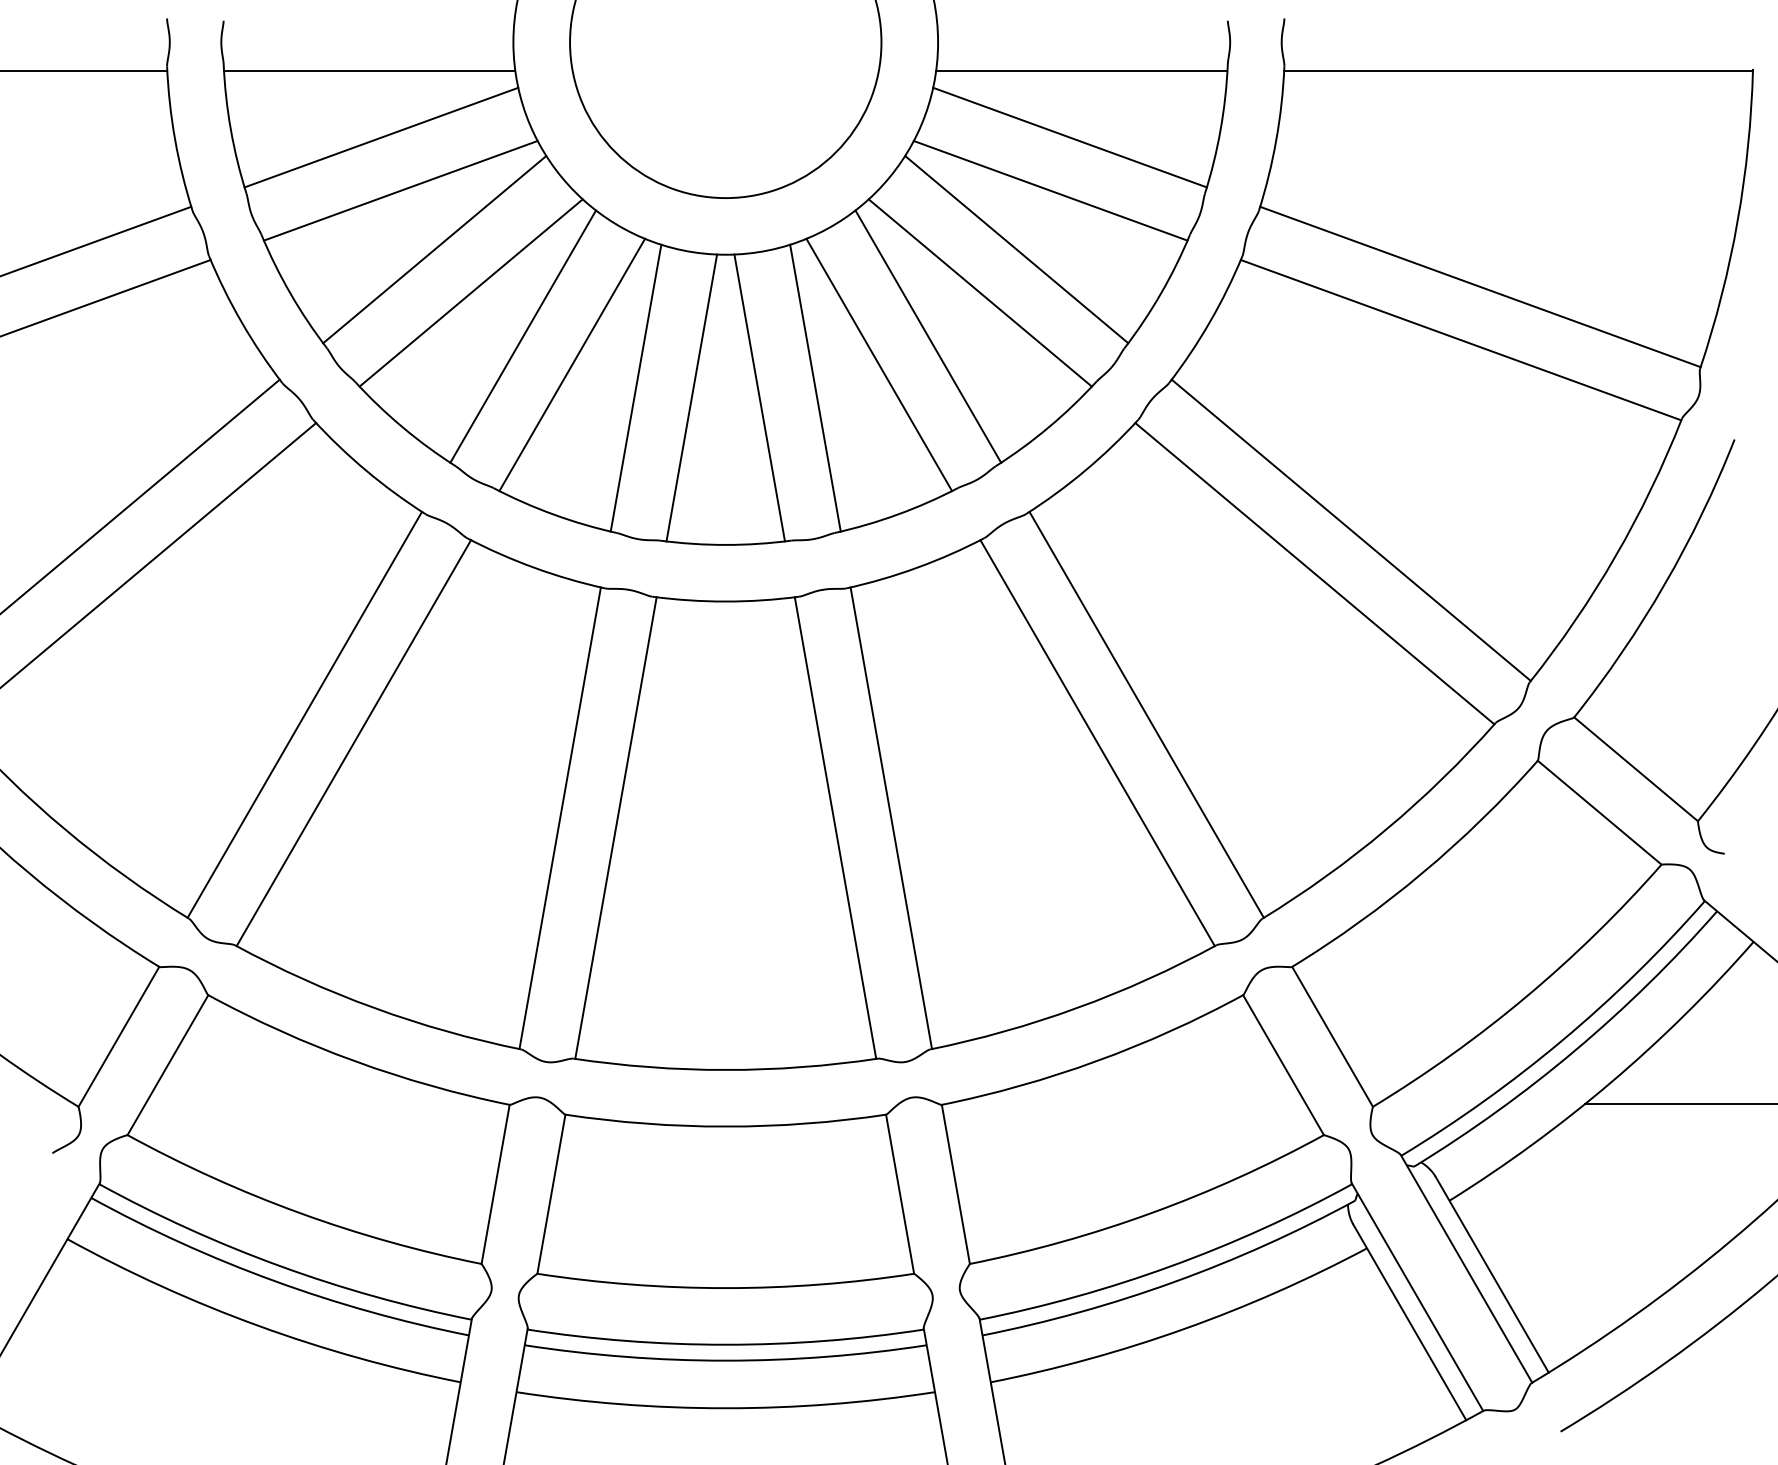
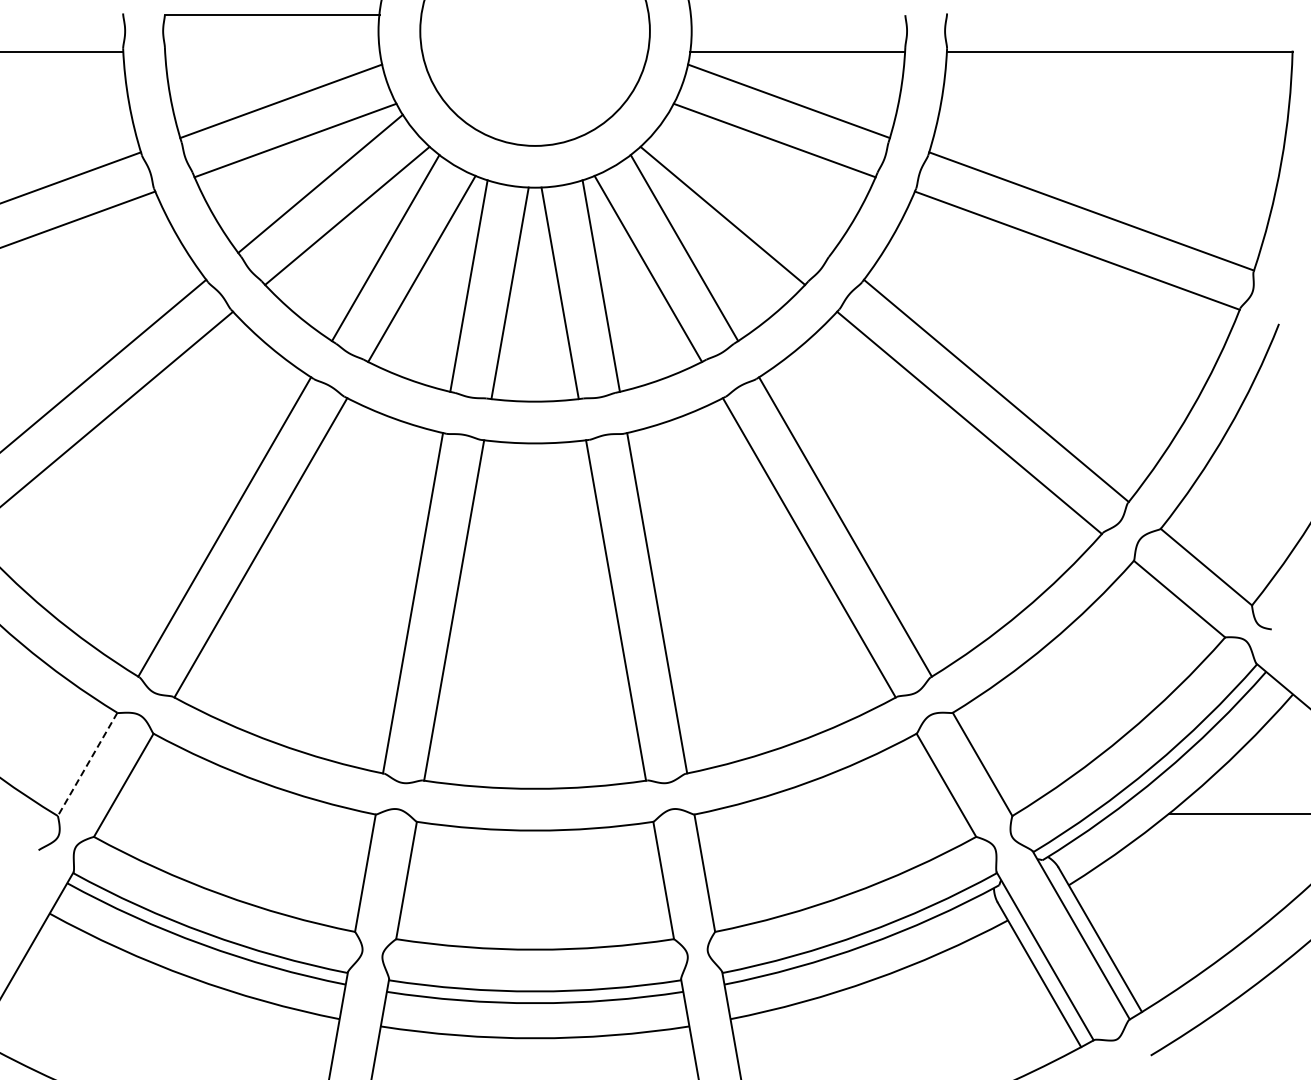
line: (369, 70) -> (272, 14), moved
line: (1016, 249) -> (749, 183), removed
line: (118, 1036) -> (87, 764), solid -> dashed

